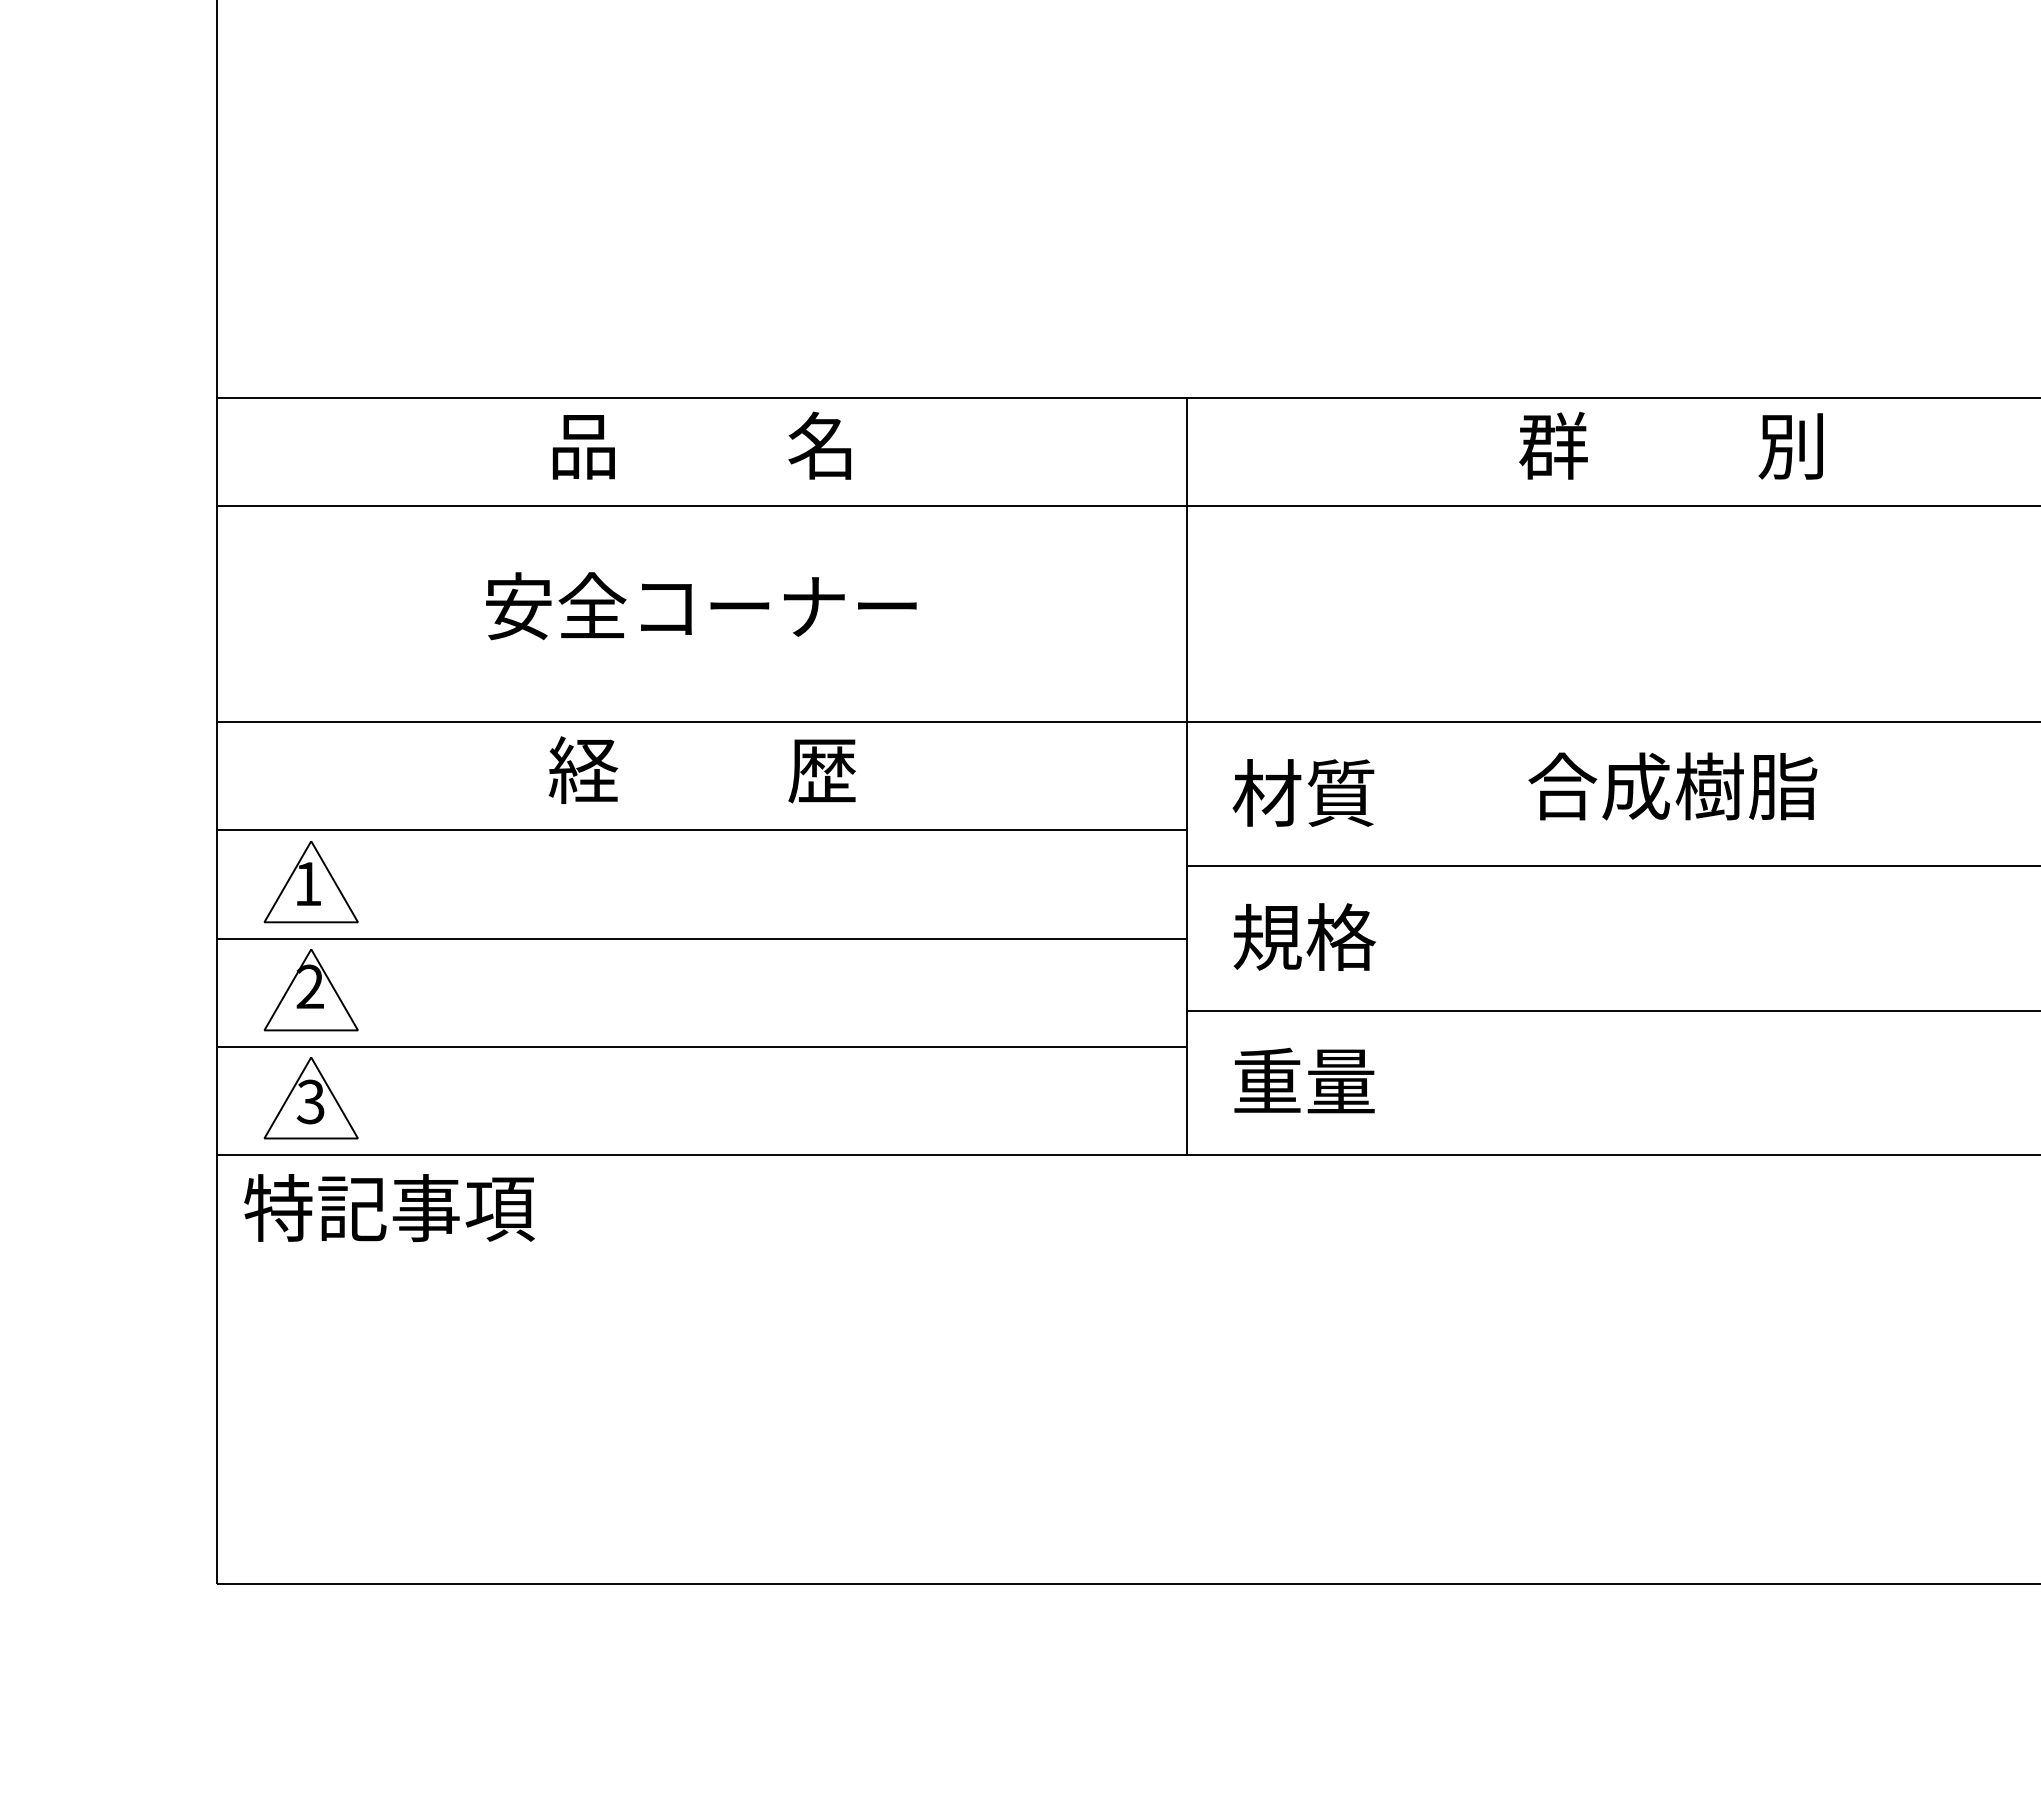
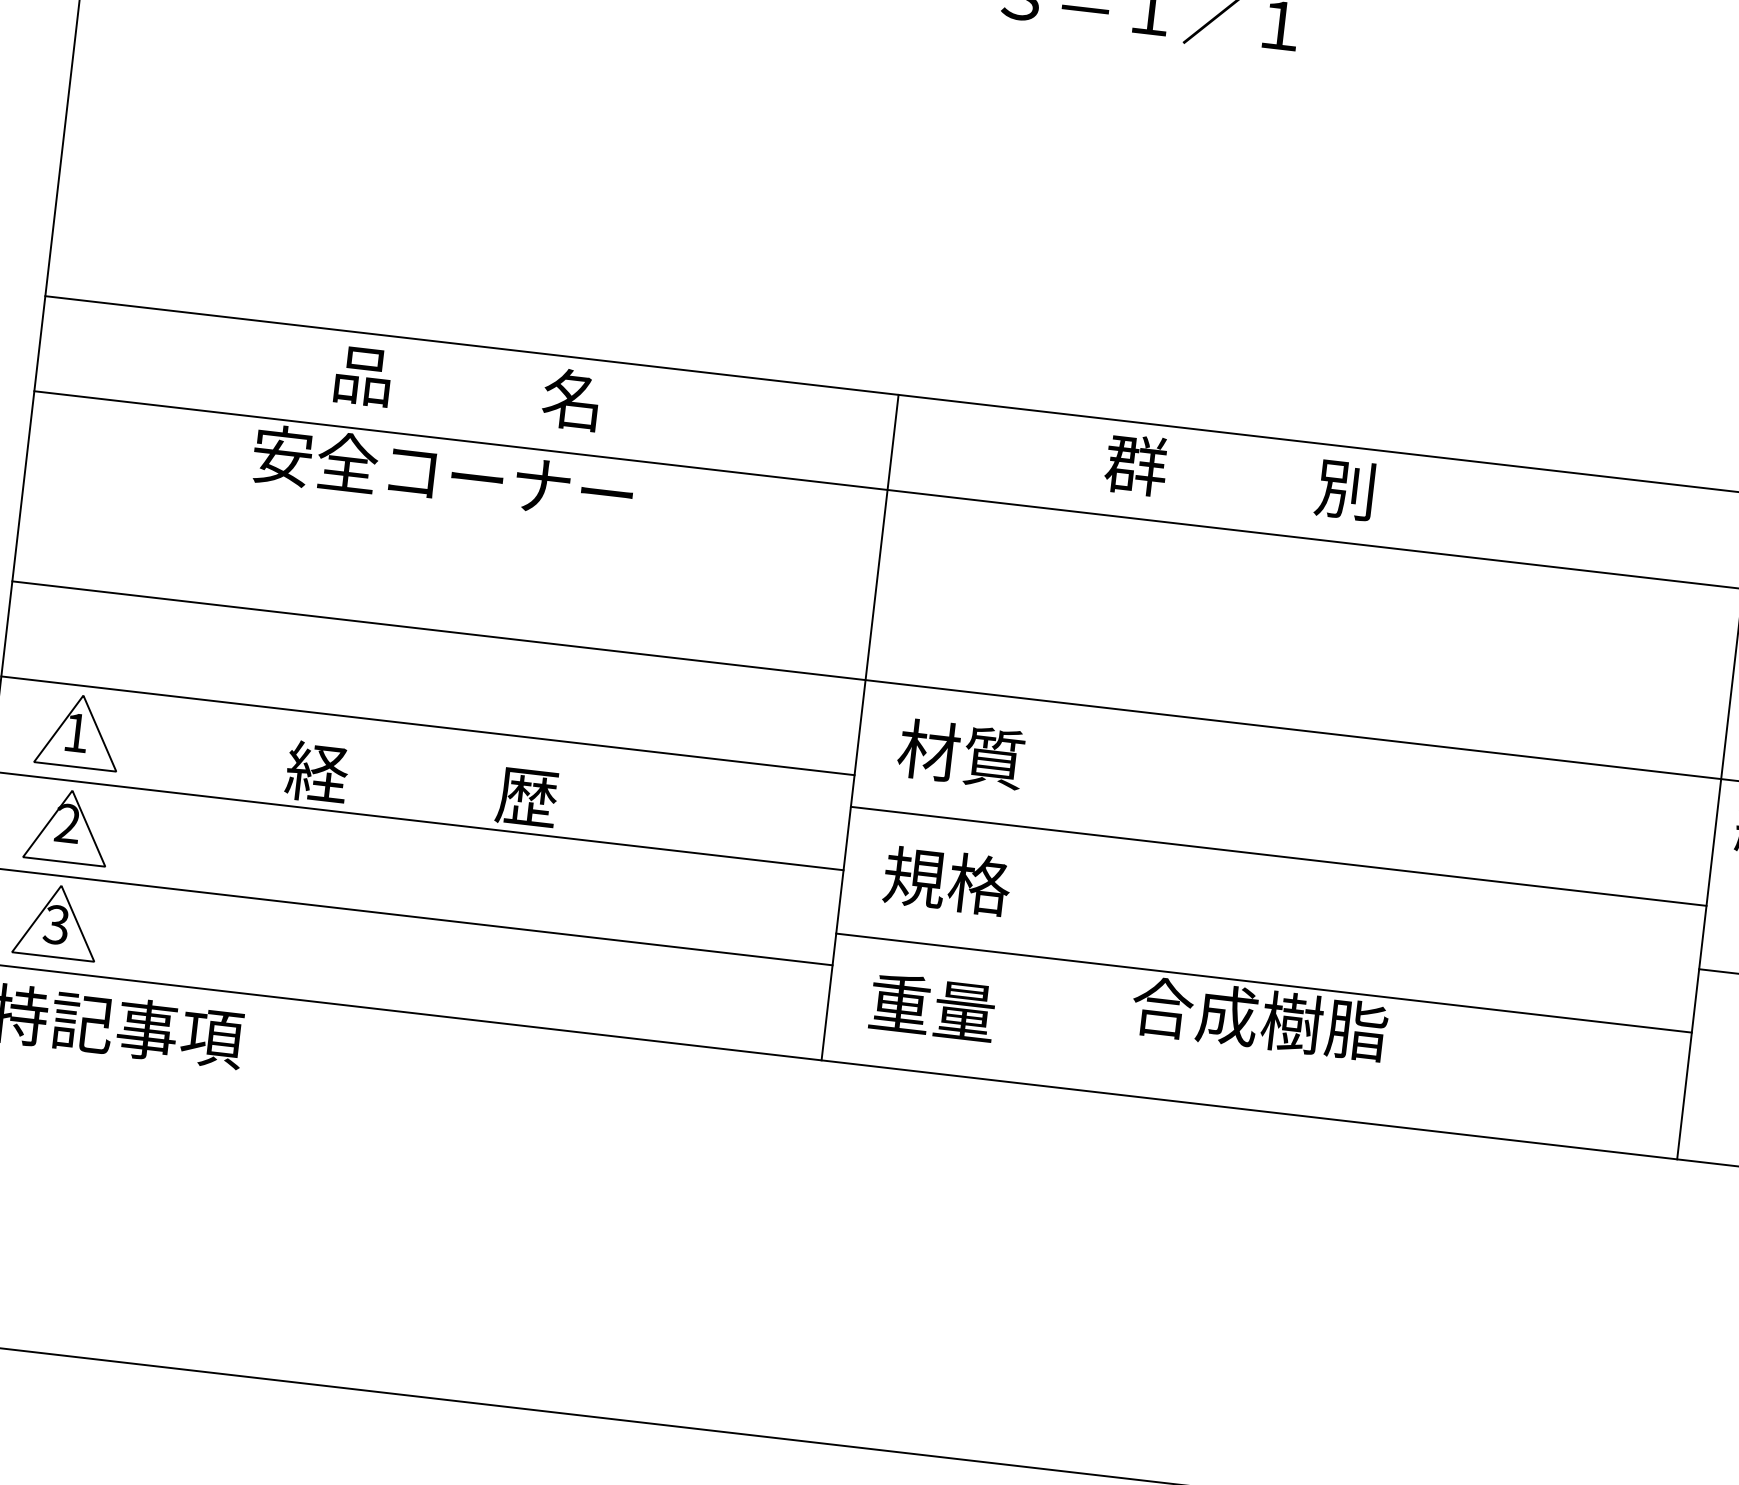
text: (1670, 445) -> (1239, 476), moved
text: (701, 606) -> (443, 474), moved
text: (701, 769) -> (421, 783), moved
text: (1672, 786) -> (1259, 1019), moved

